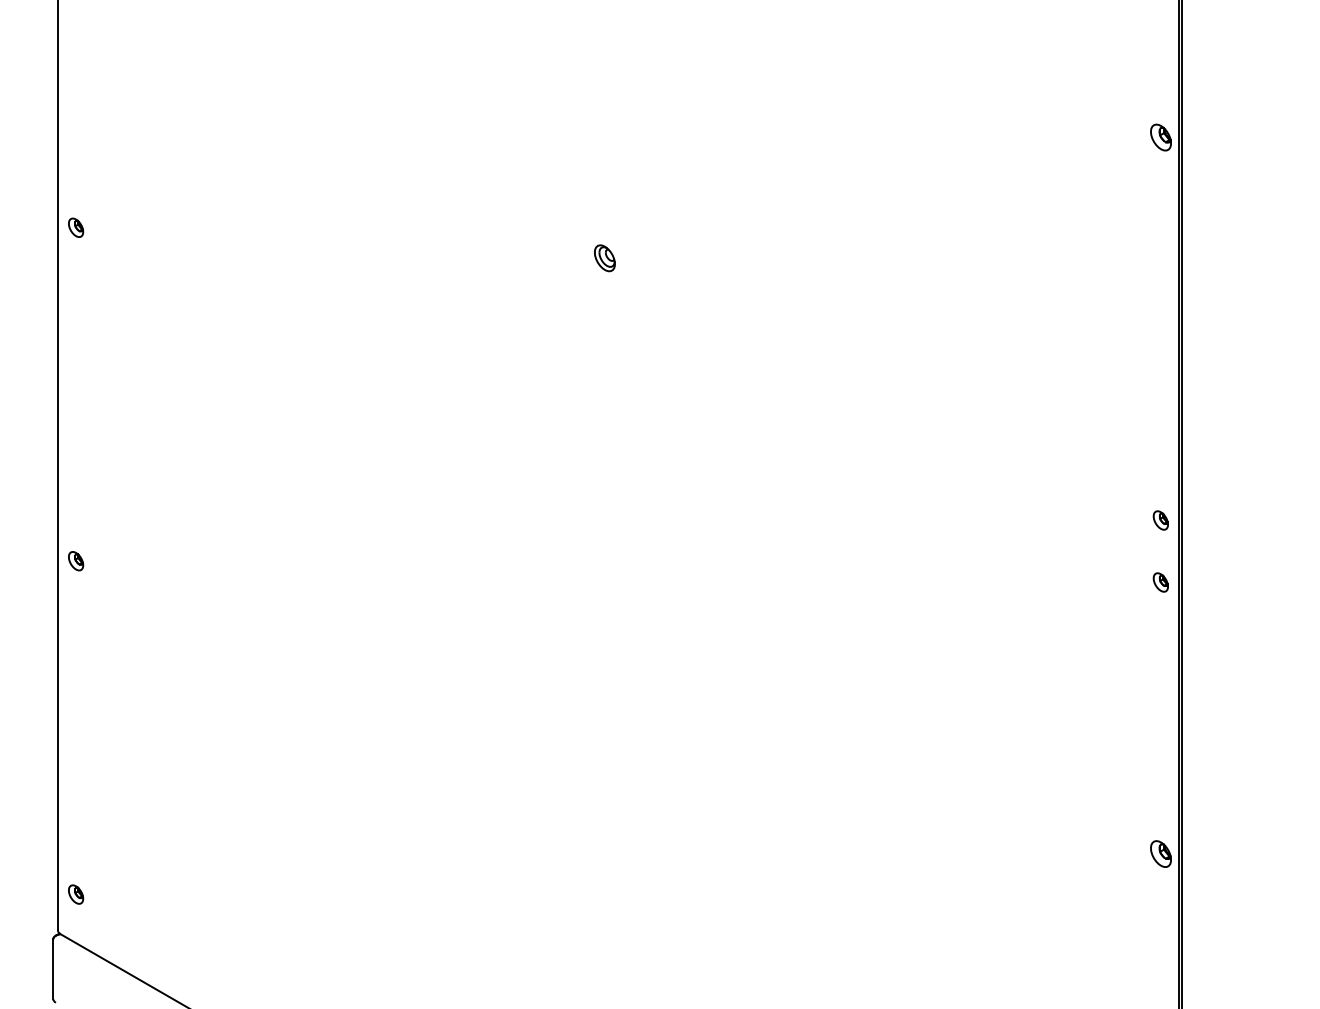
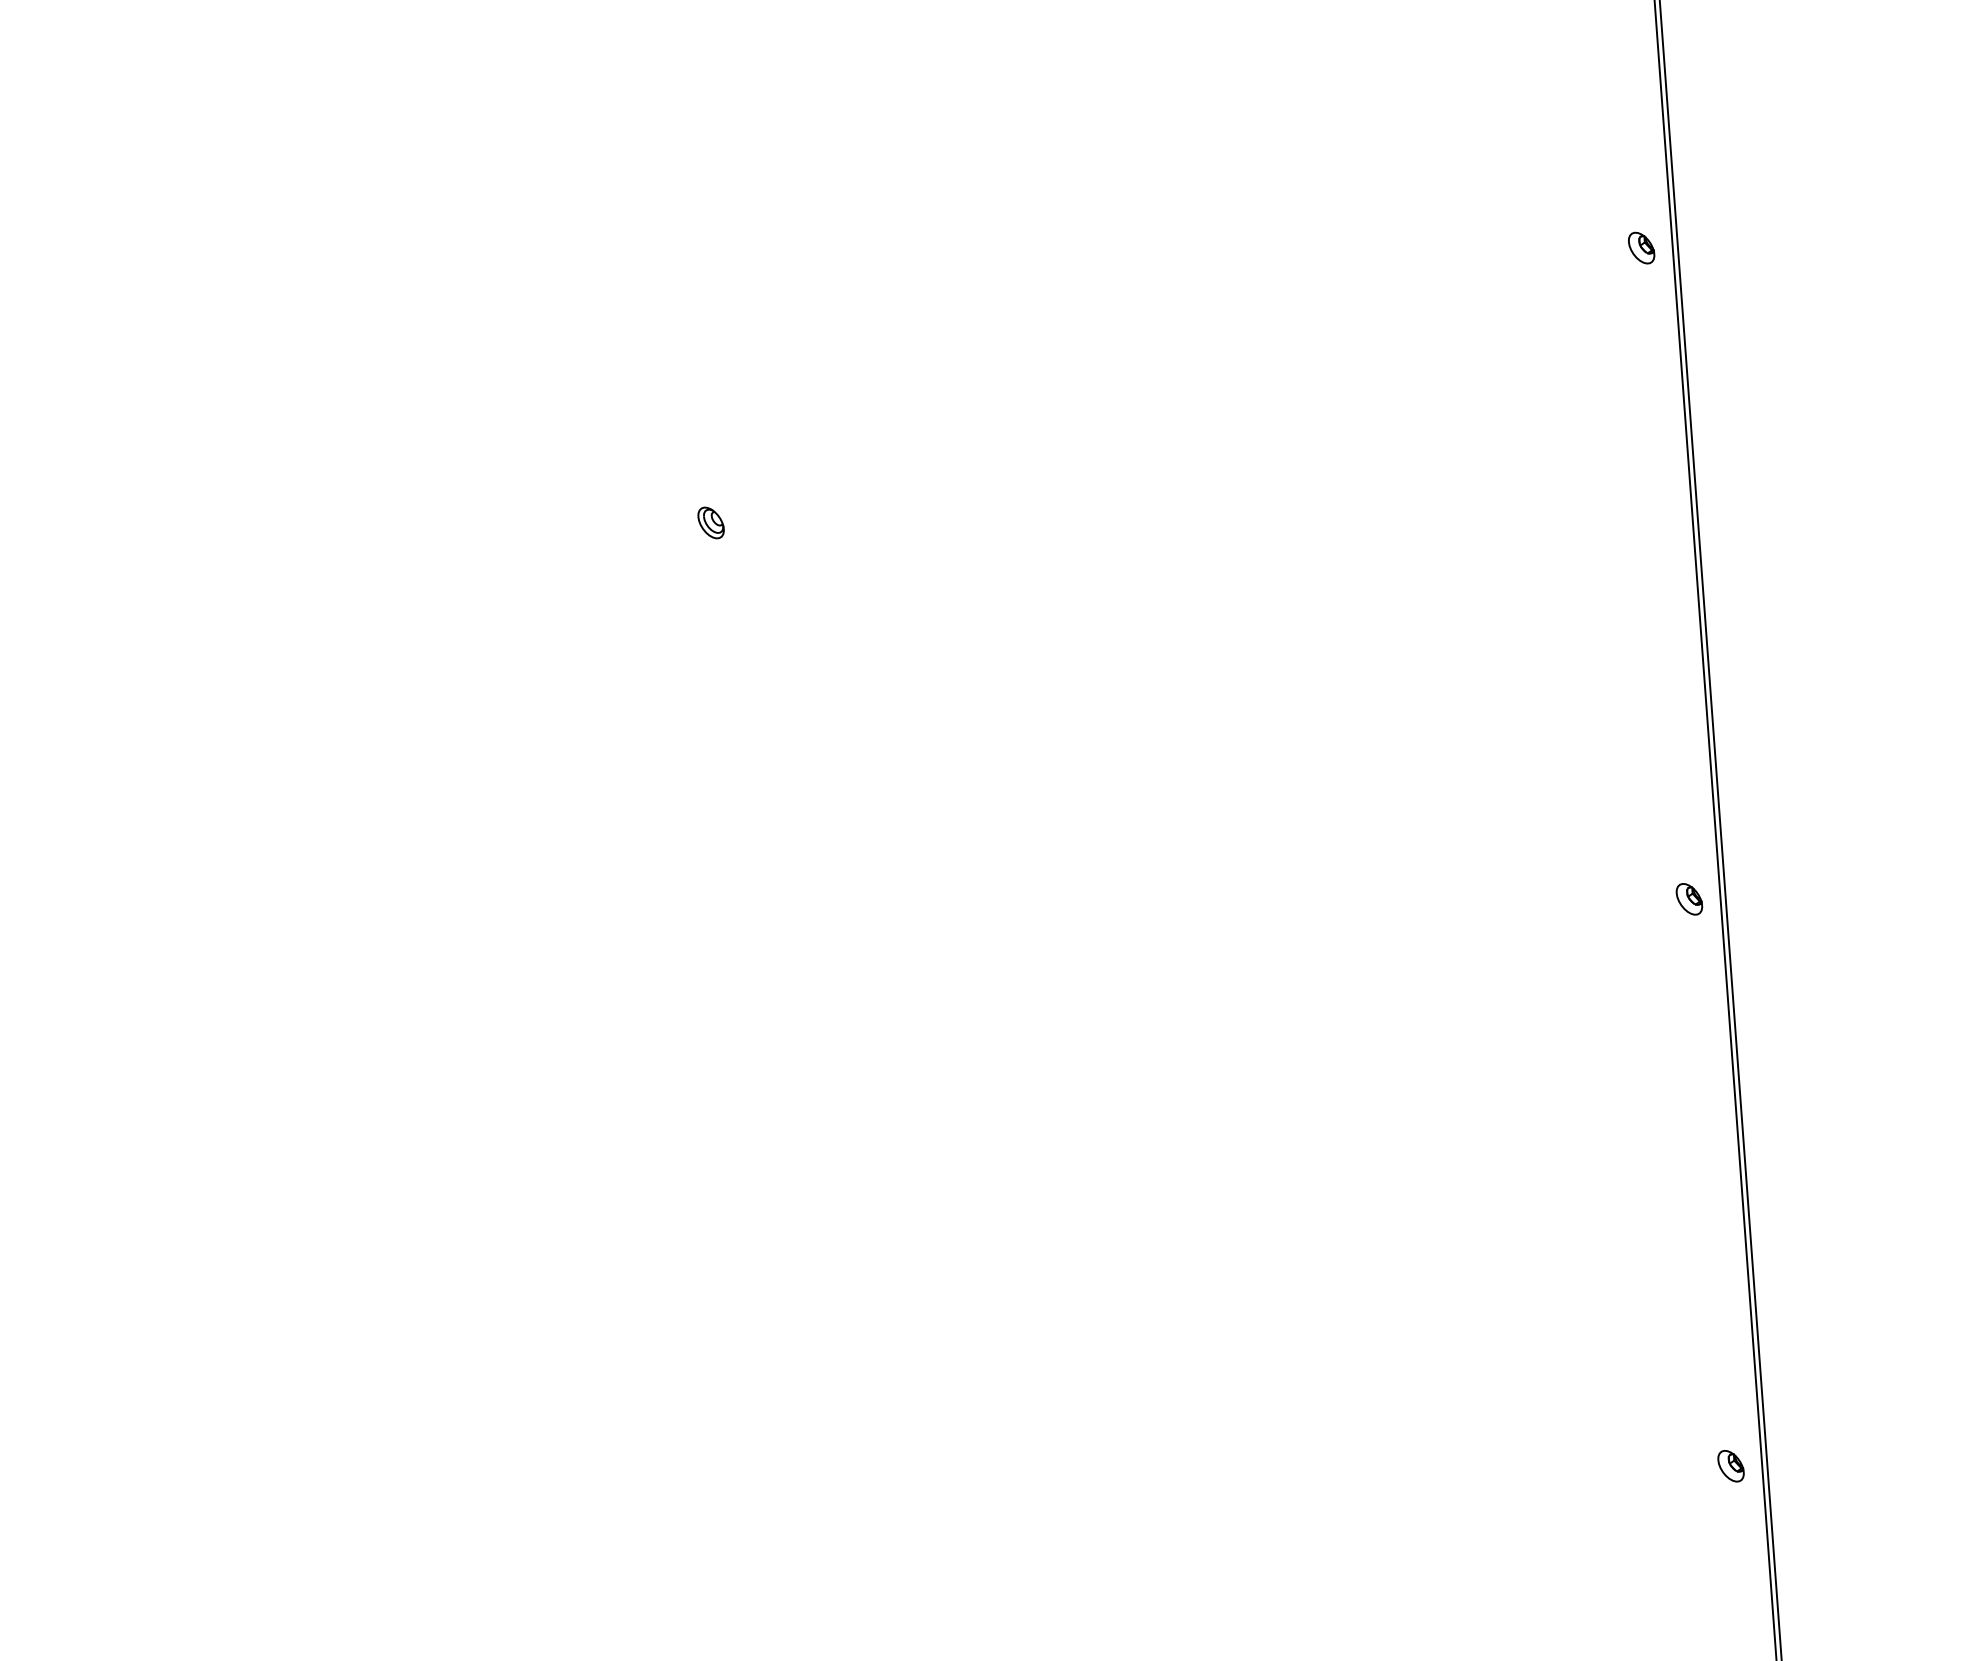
part: (1160, 137) -> (1640, 248), size x0.71
part: (604, 258) -> (710, 523), size x0.71
part: (1160, 582) -> (1696, 1004), removed
part: (1160, 853) -> (1730, 1465), size x0.71

